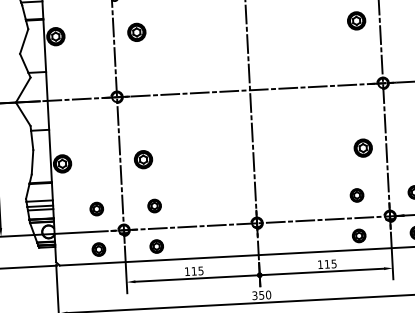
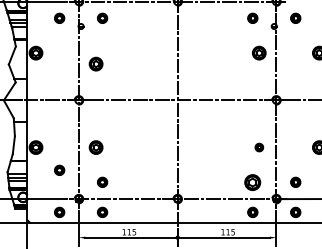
part: (135, 31) -> (95, 63), moved
part: (363, 147) -> (259, 147), size x0.6
part: (356, 194) -> (252, 181), size x1.6
part: (96, 207) -> (59, 169), moved

